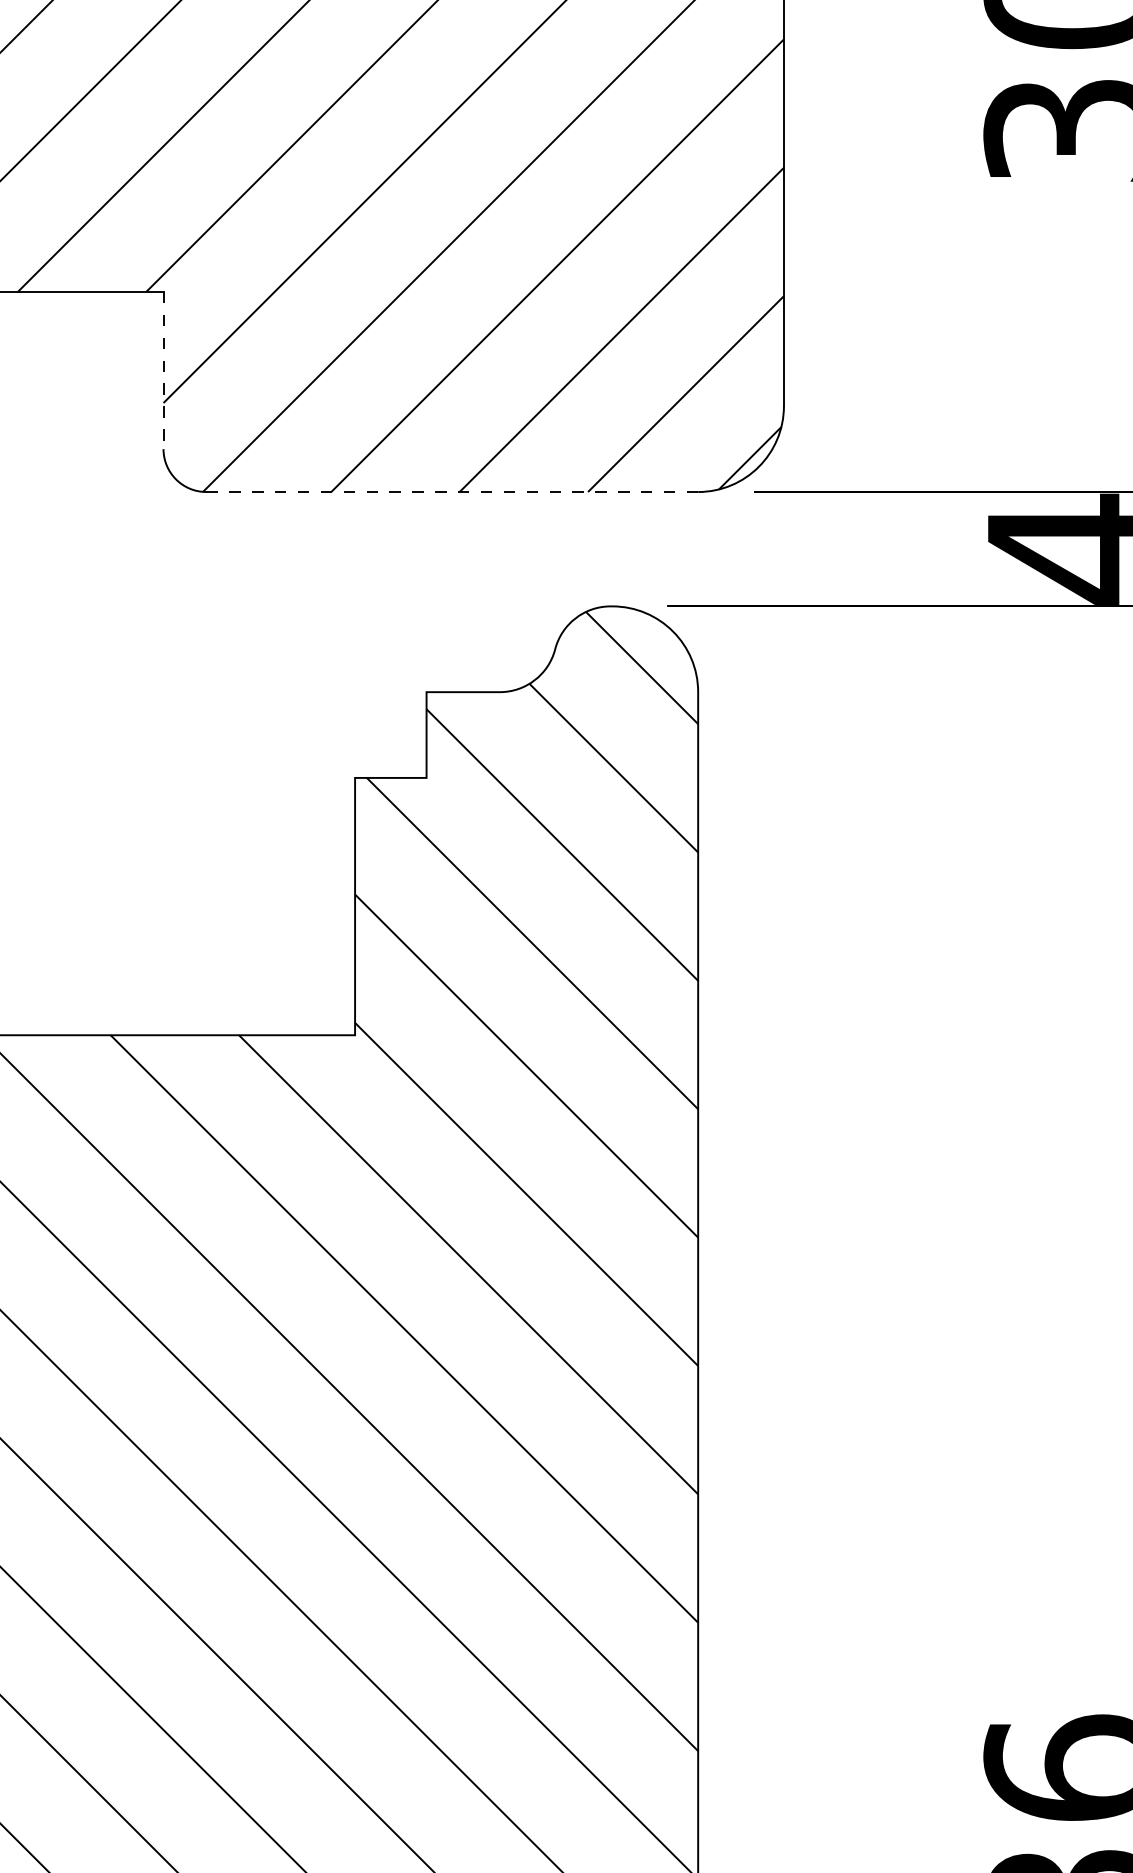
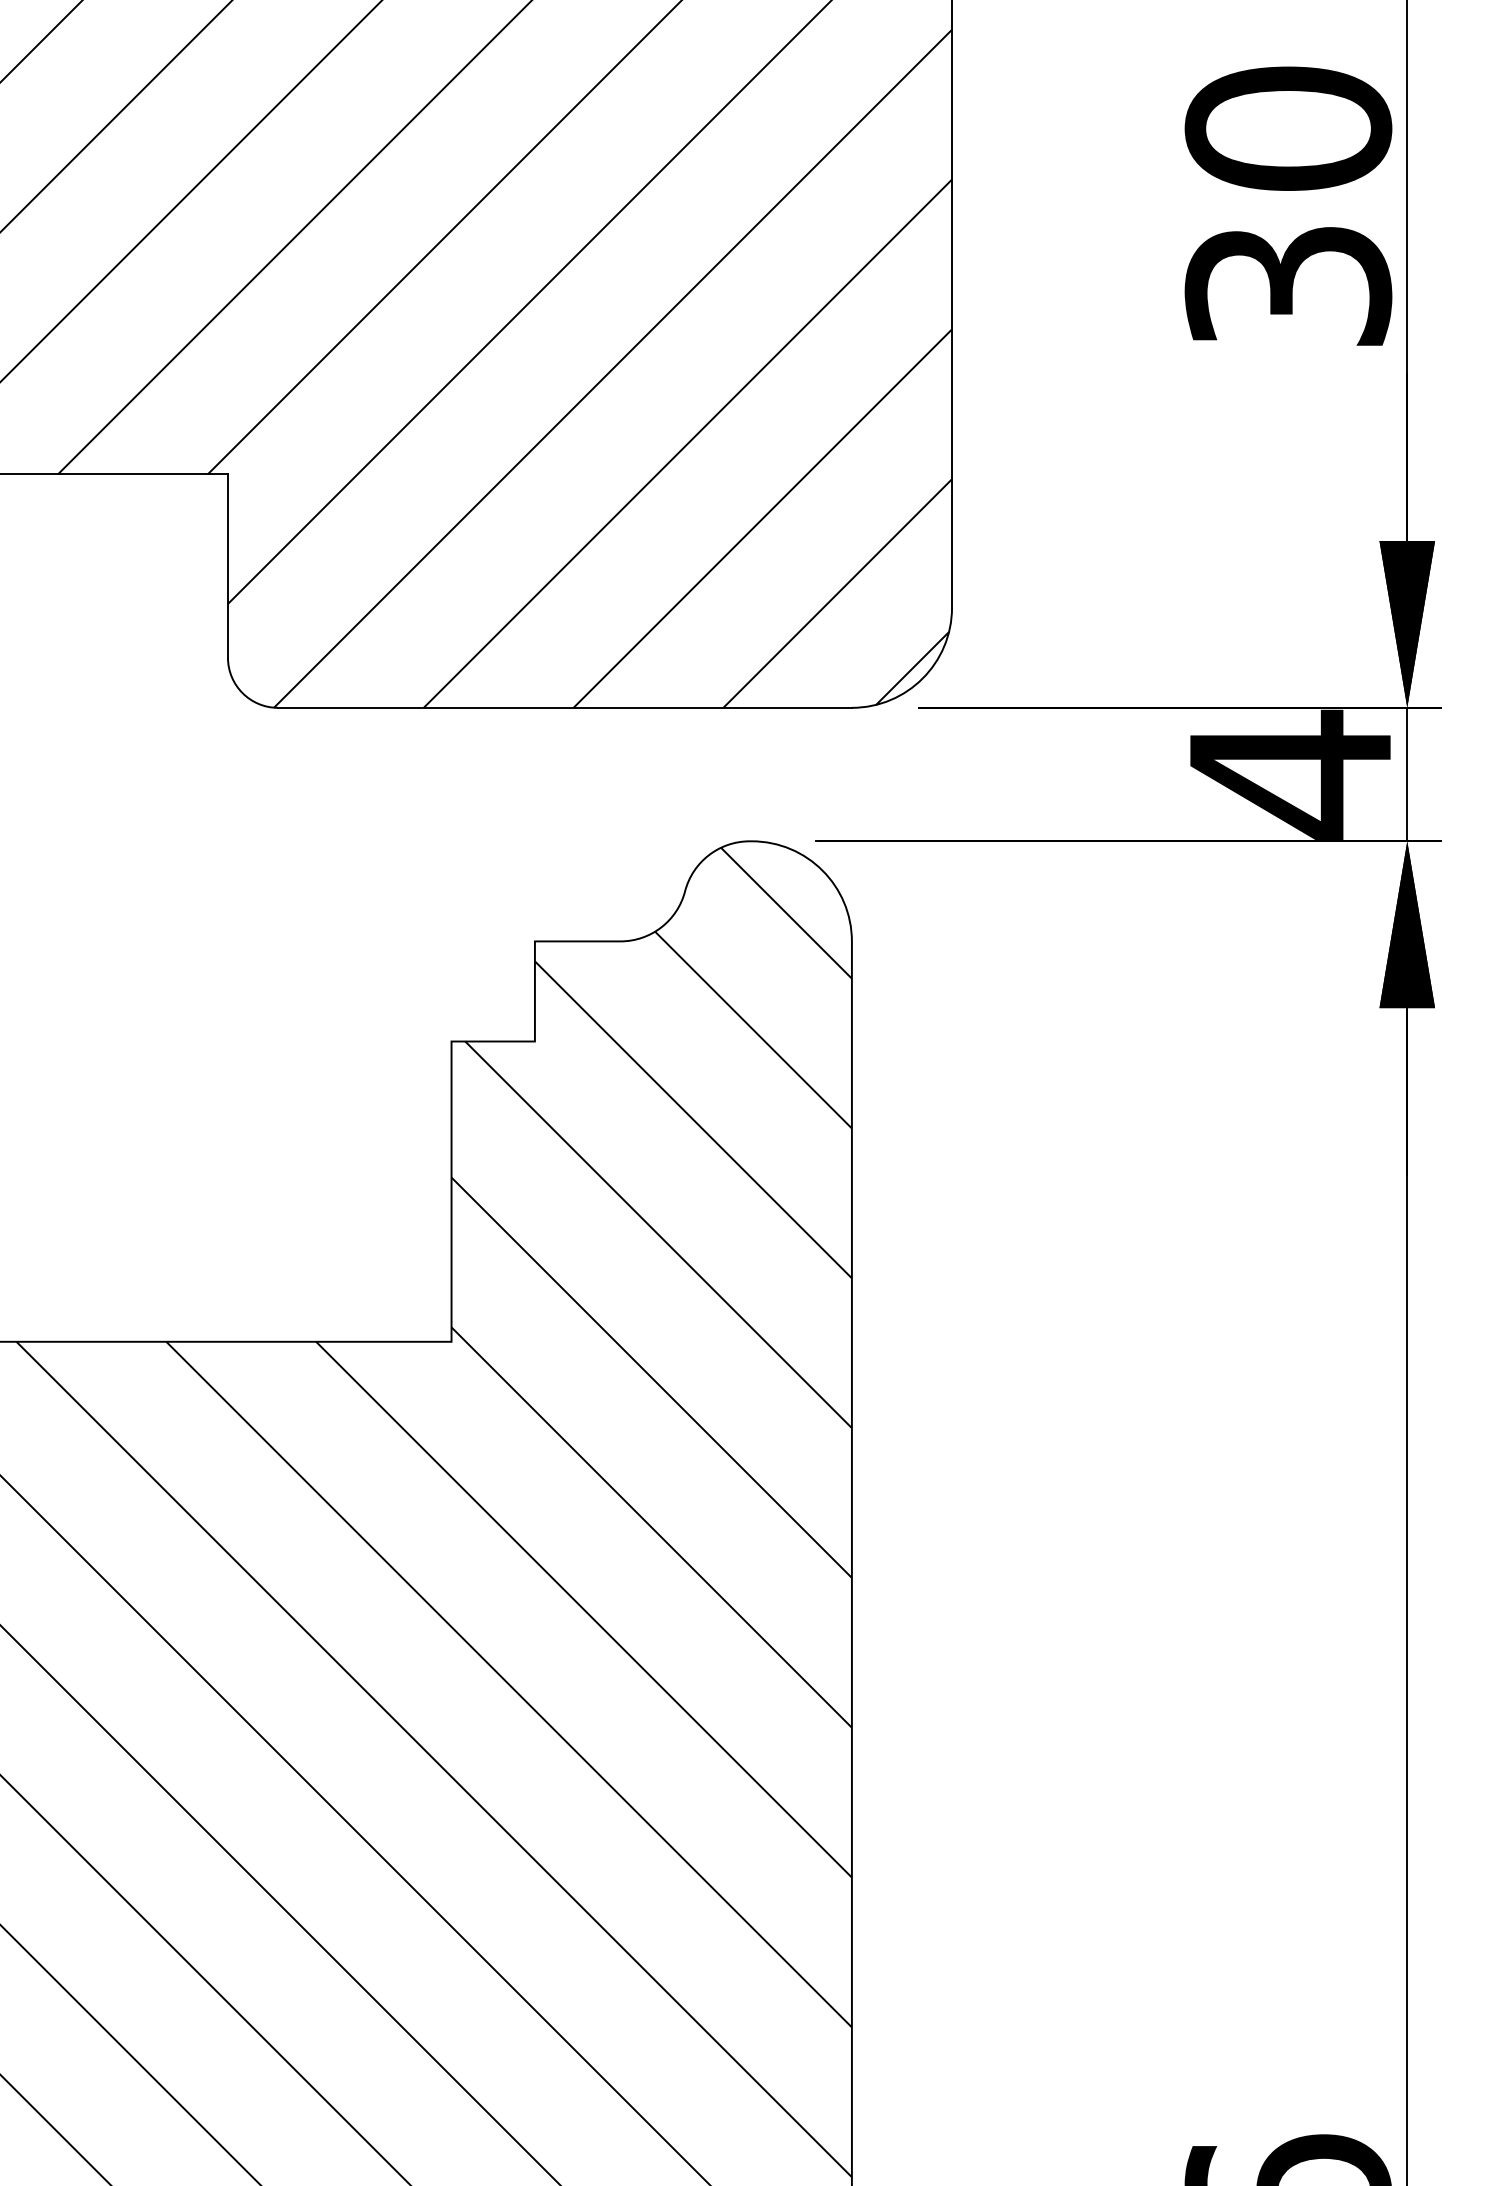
line: (163, 370) -> (227, 566), dashed -> solid
line: (451, 491) -> (564, 707), dashed -> solid

